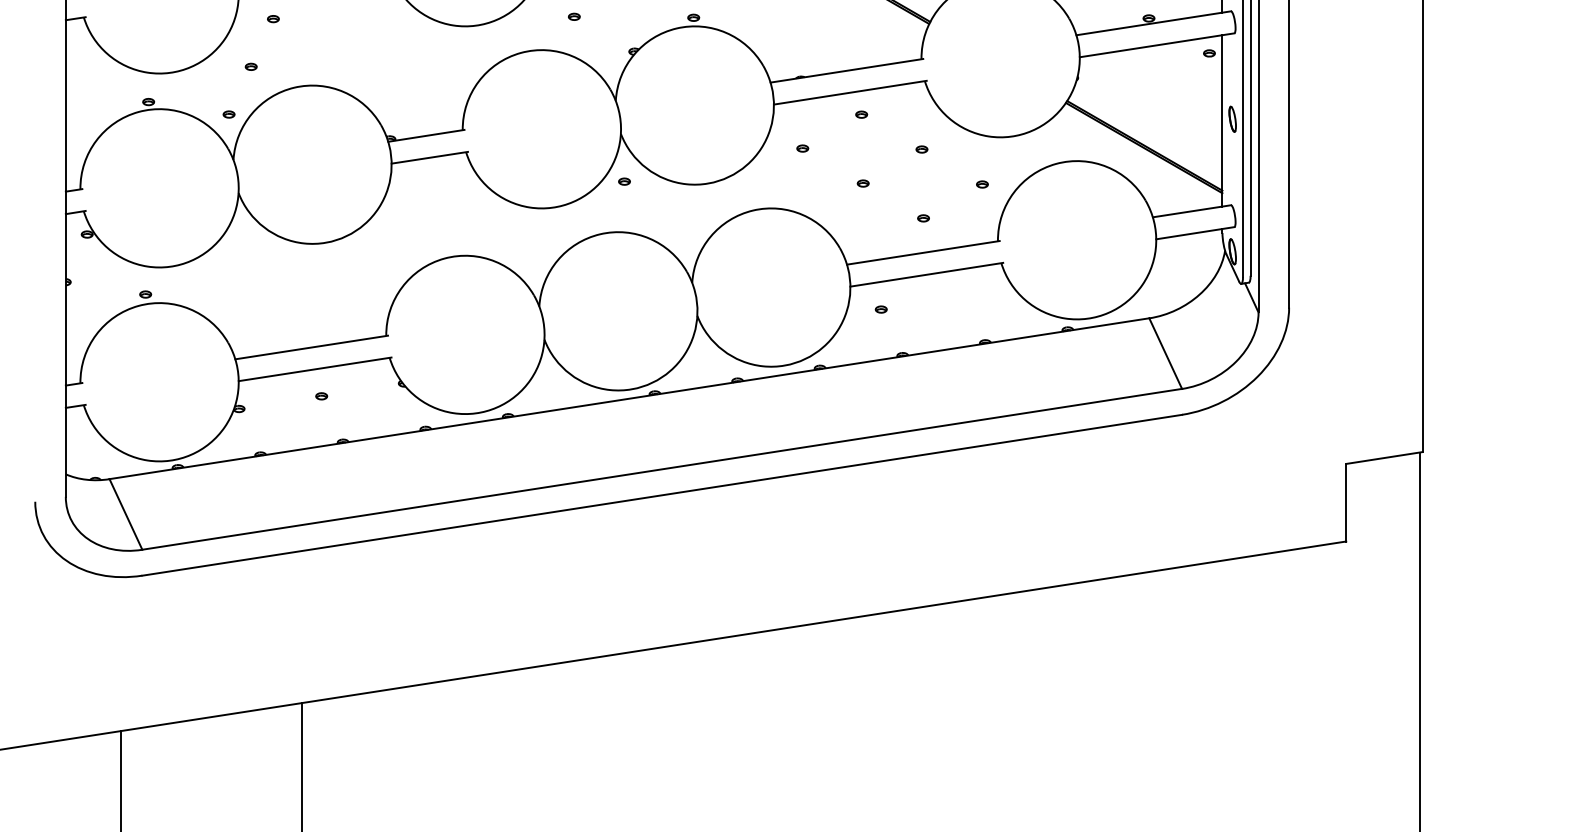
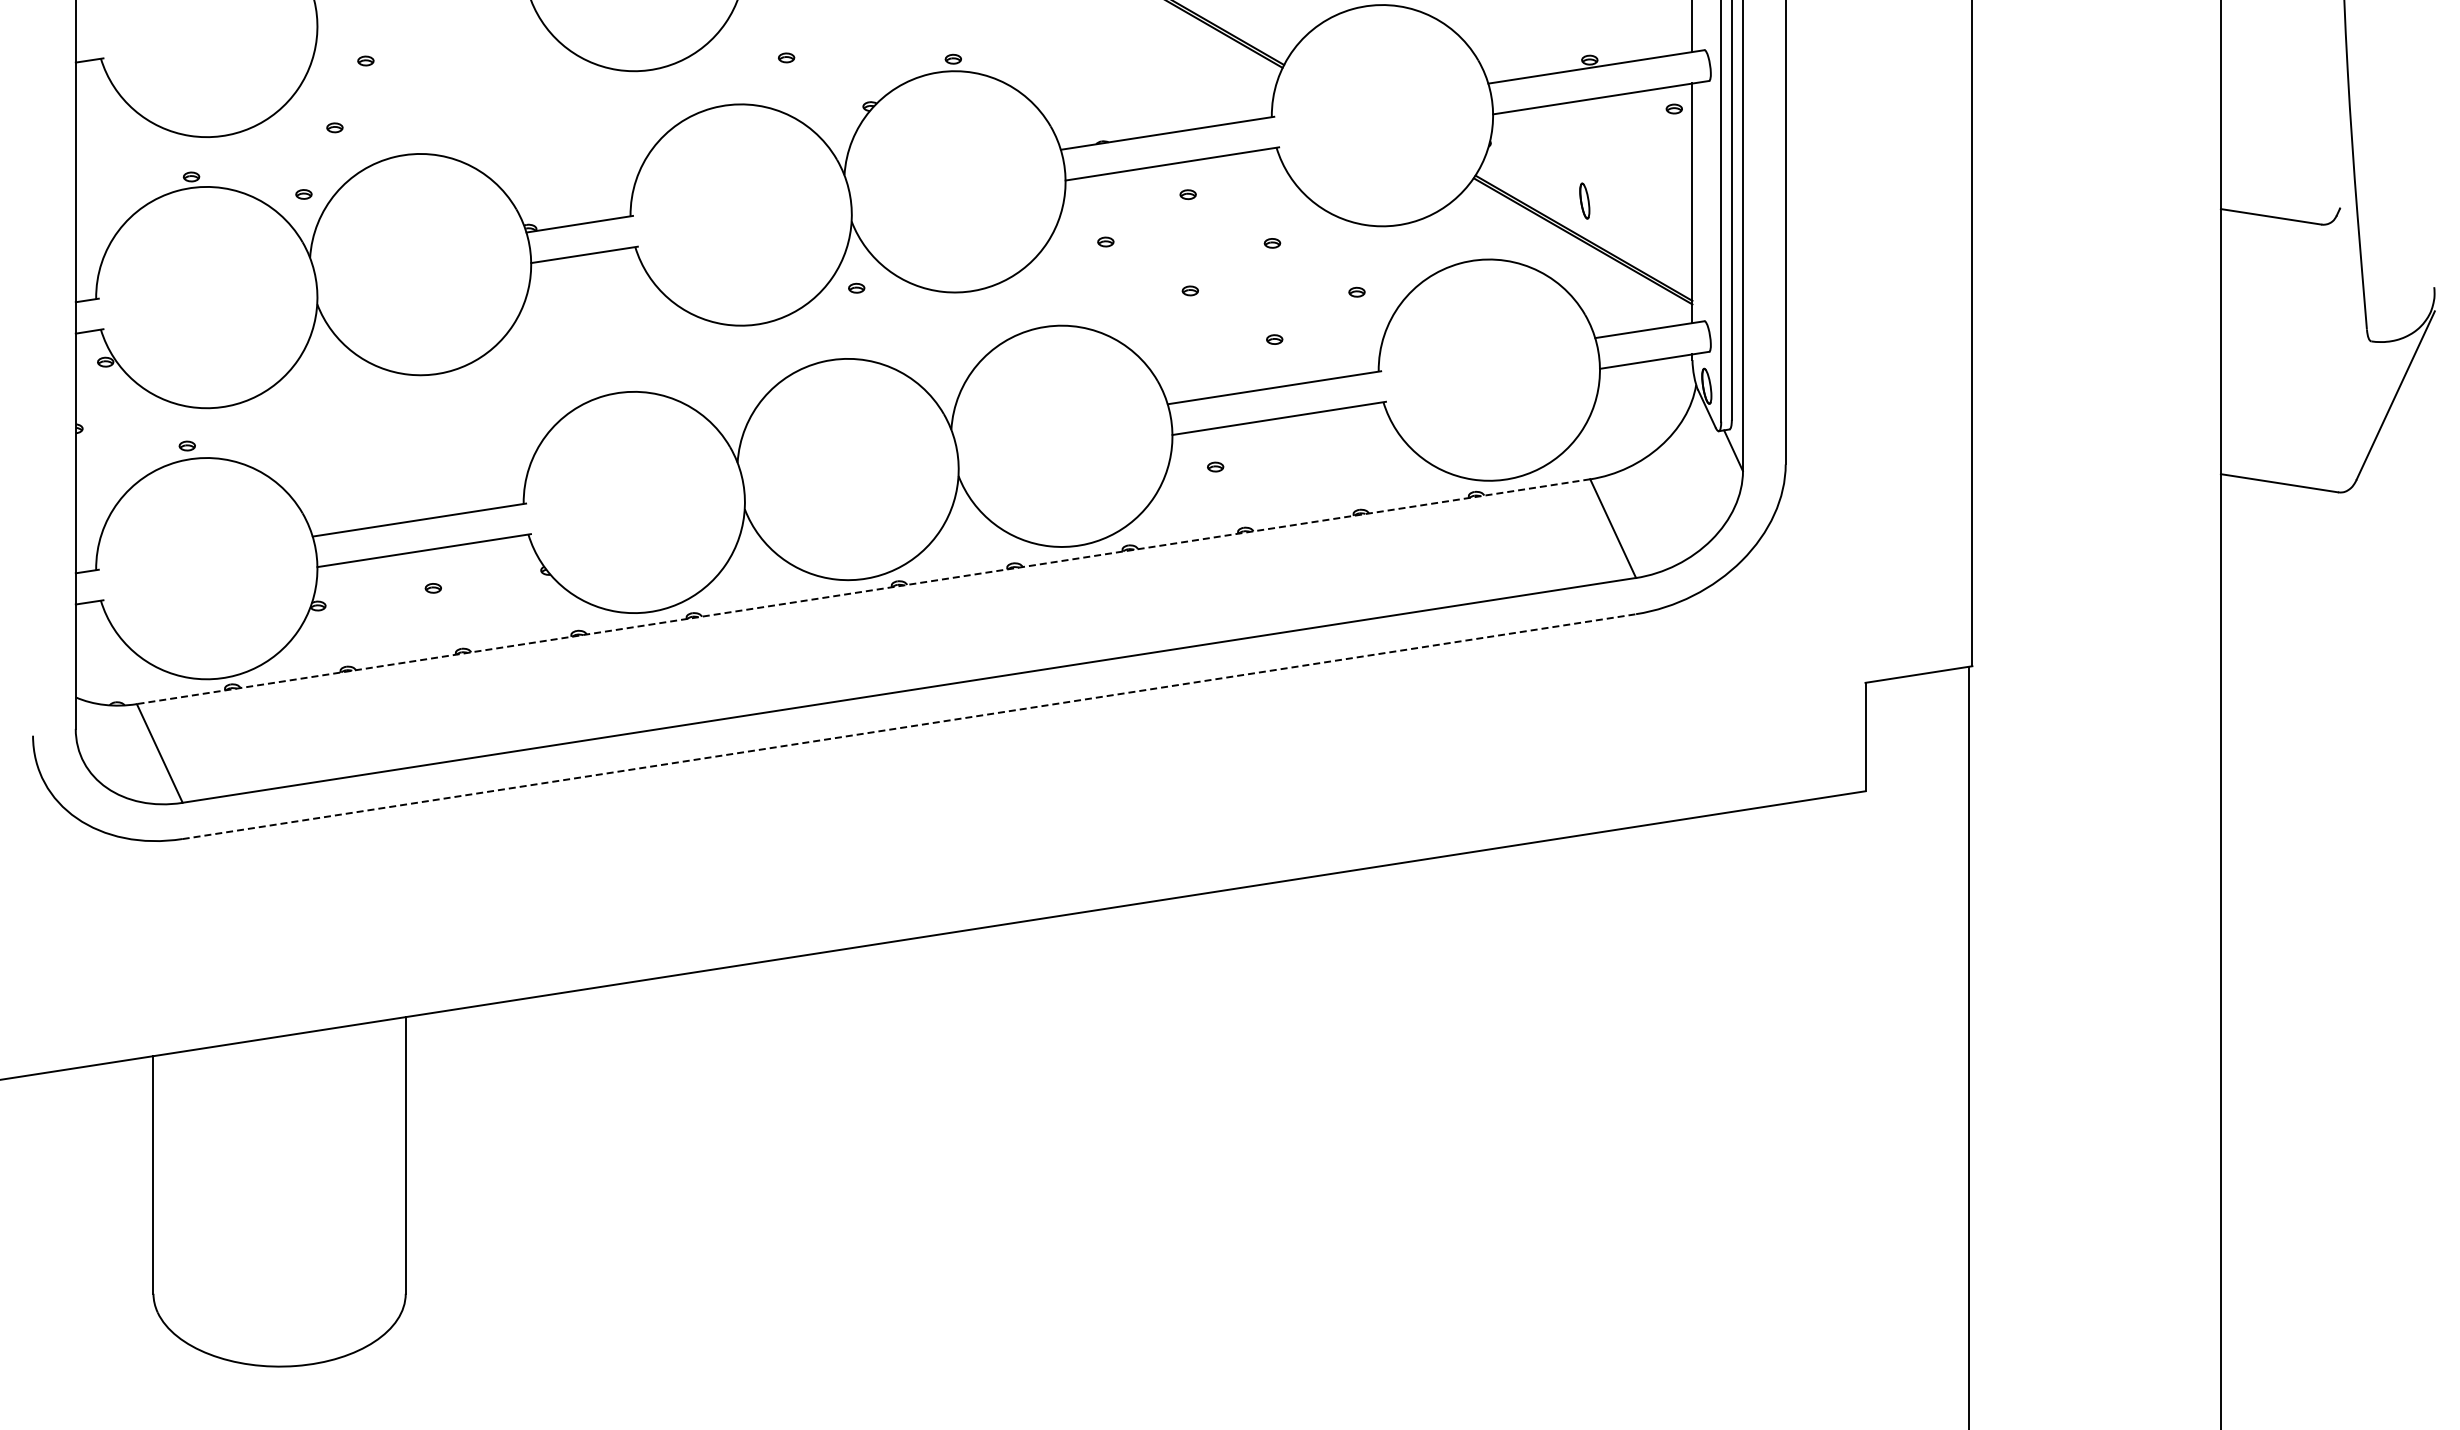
part: (1232, 118) -> (1584, 200), moved
line: (629, 398) -> (863, 591), solid -> dashed
line: (662, 495) -> (909, 726), solid -> dashed

